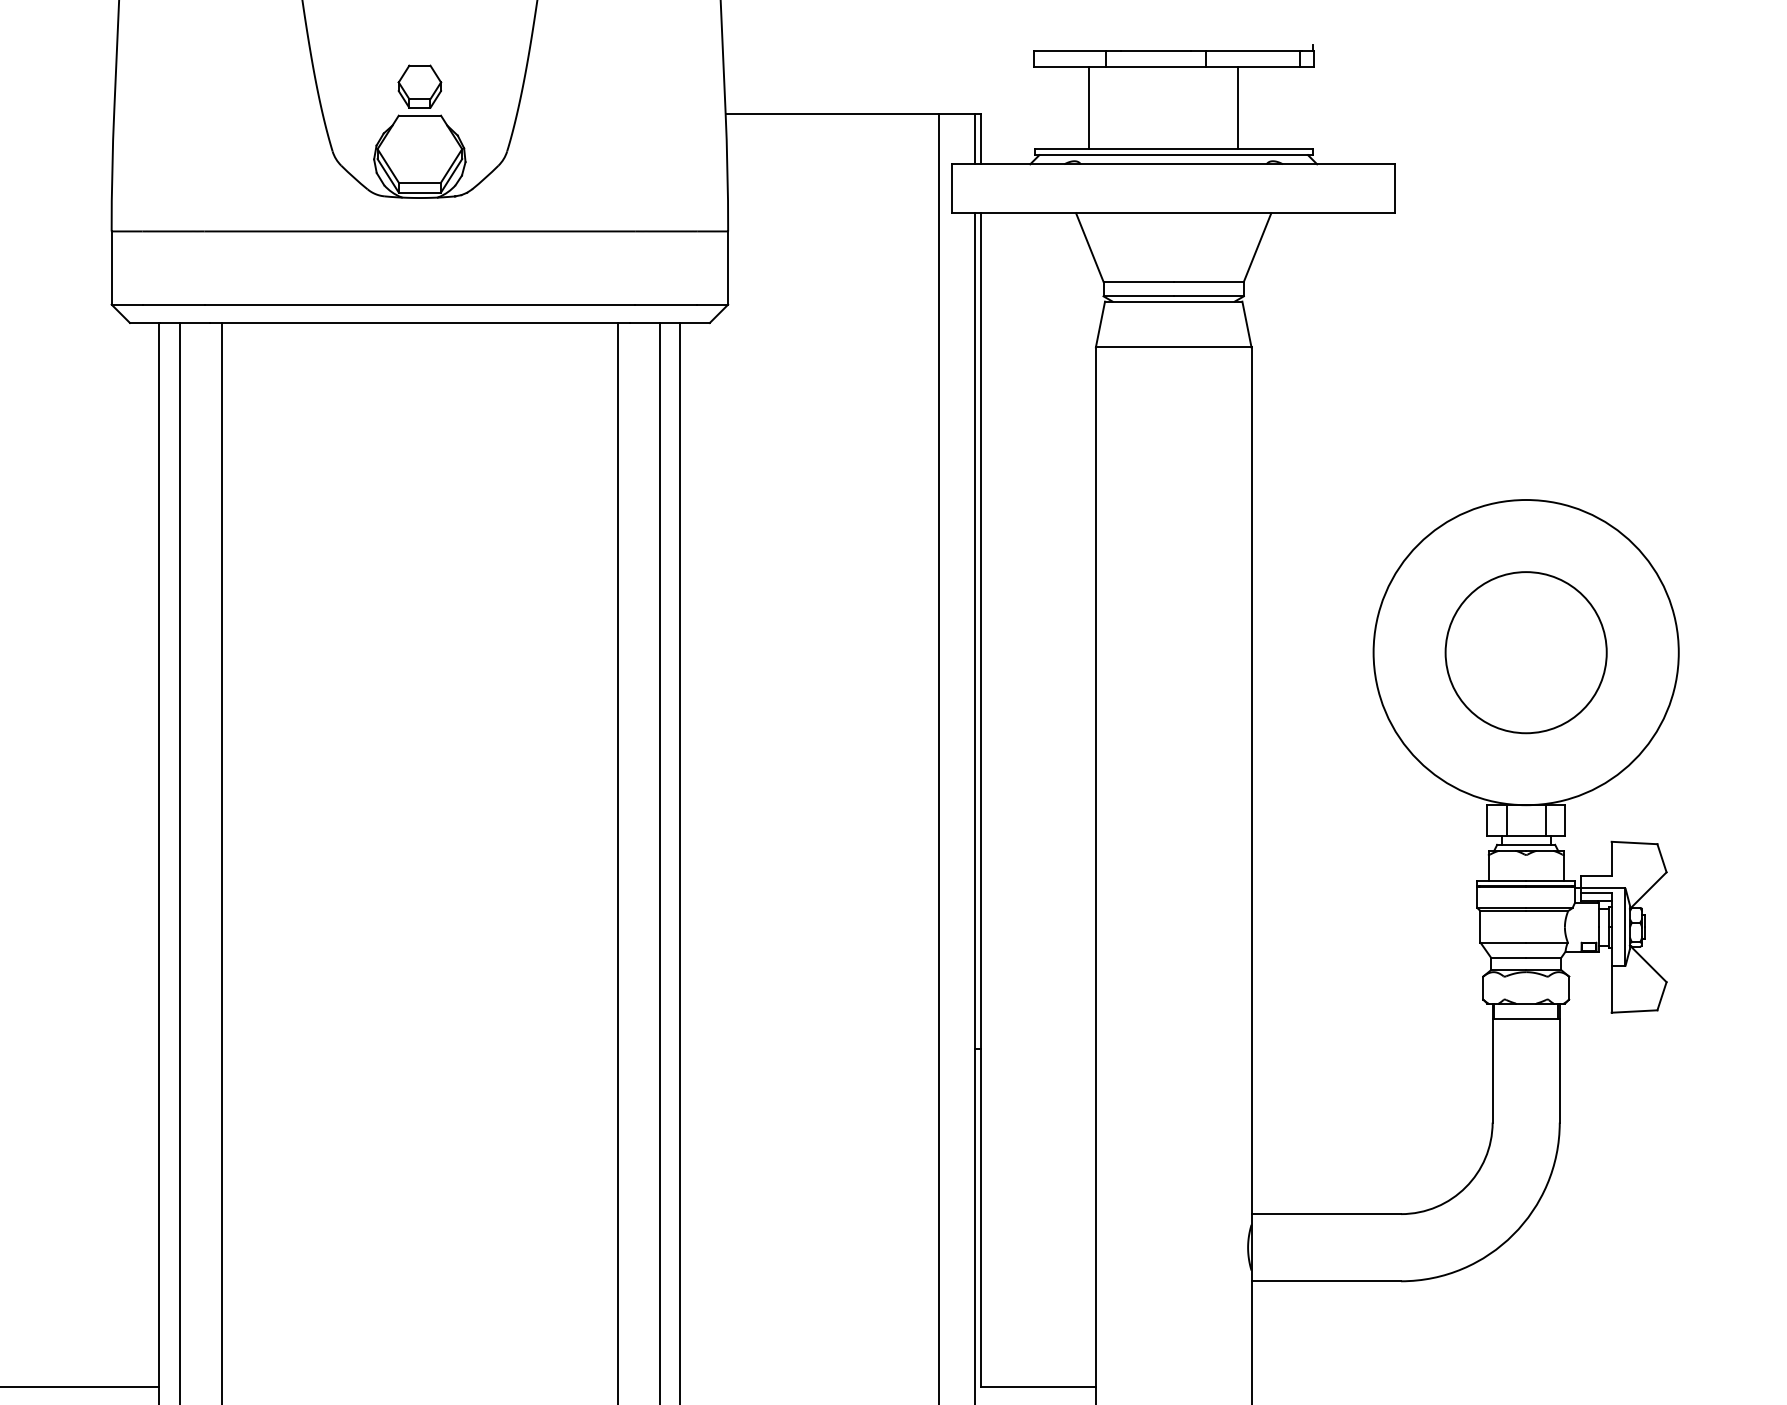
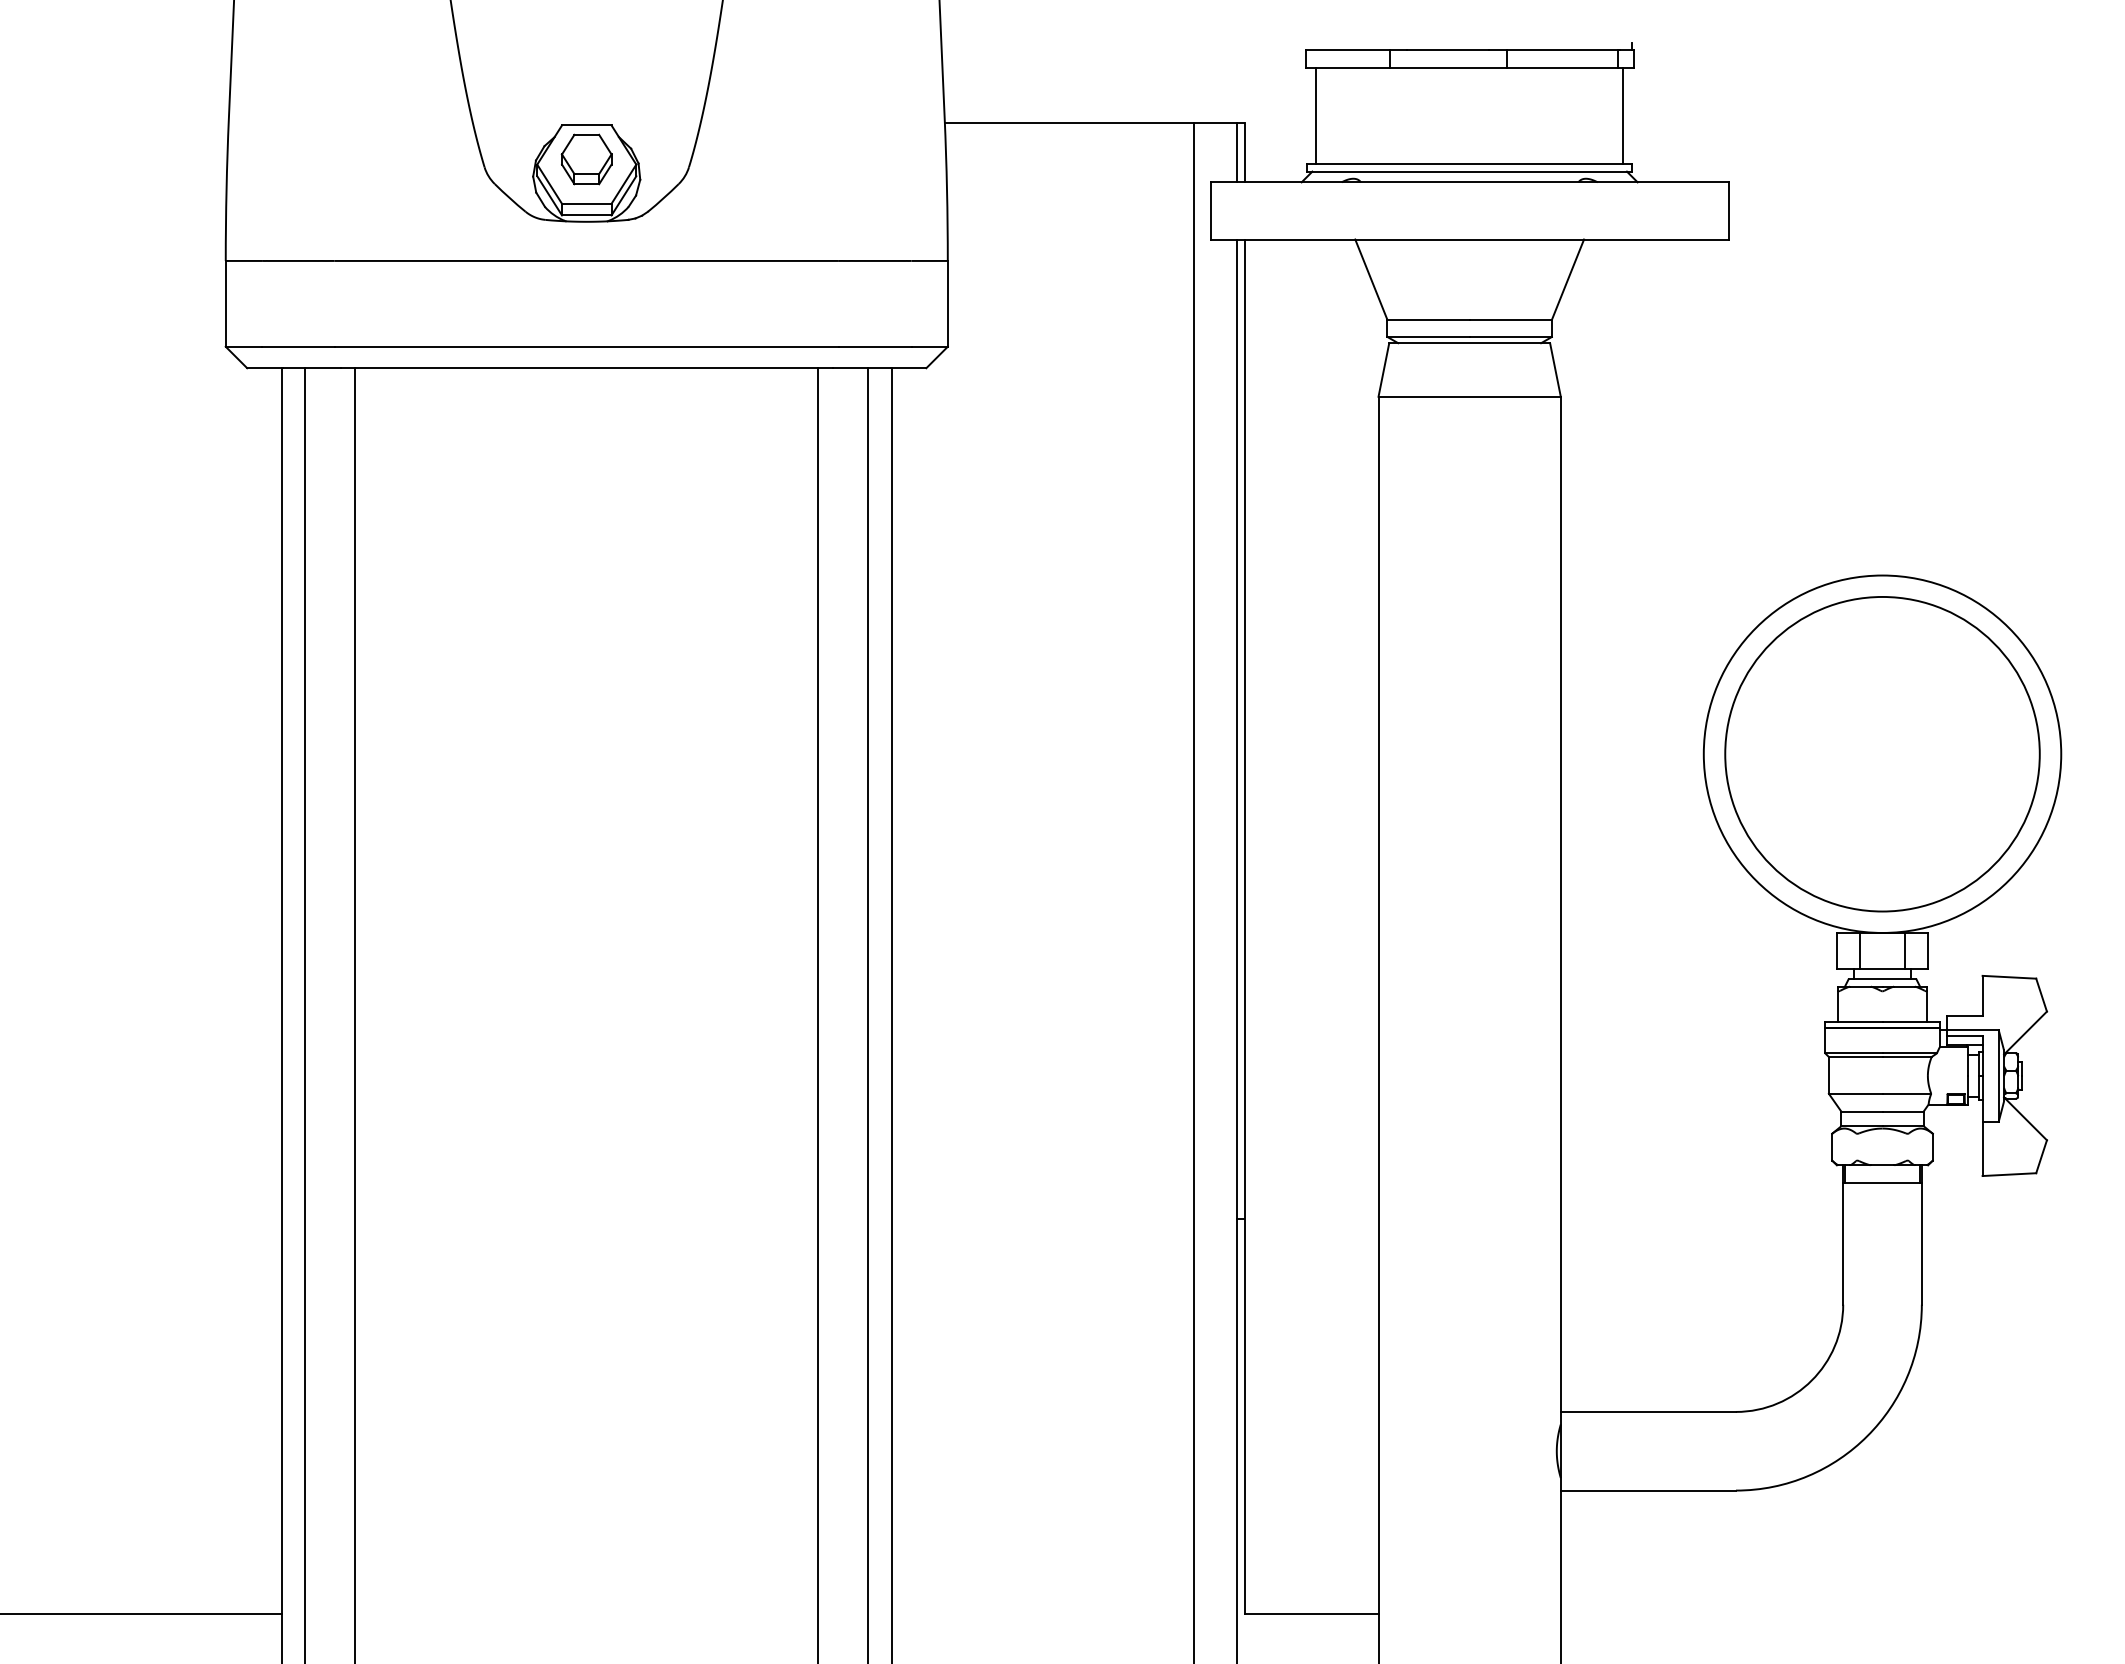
part: (419, 86) -> (586, 159), moved
line: (1088, 107) -> (1315, 115), moved
line: (1237, 107) -> (1623, 115), moved
circle: (1526, 652) -> (1882, 754), size x1.67

